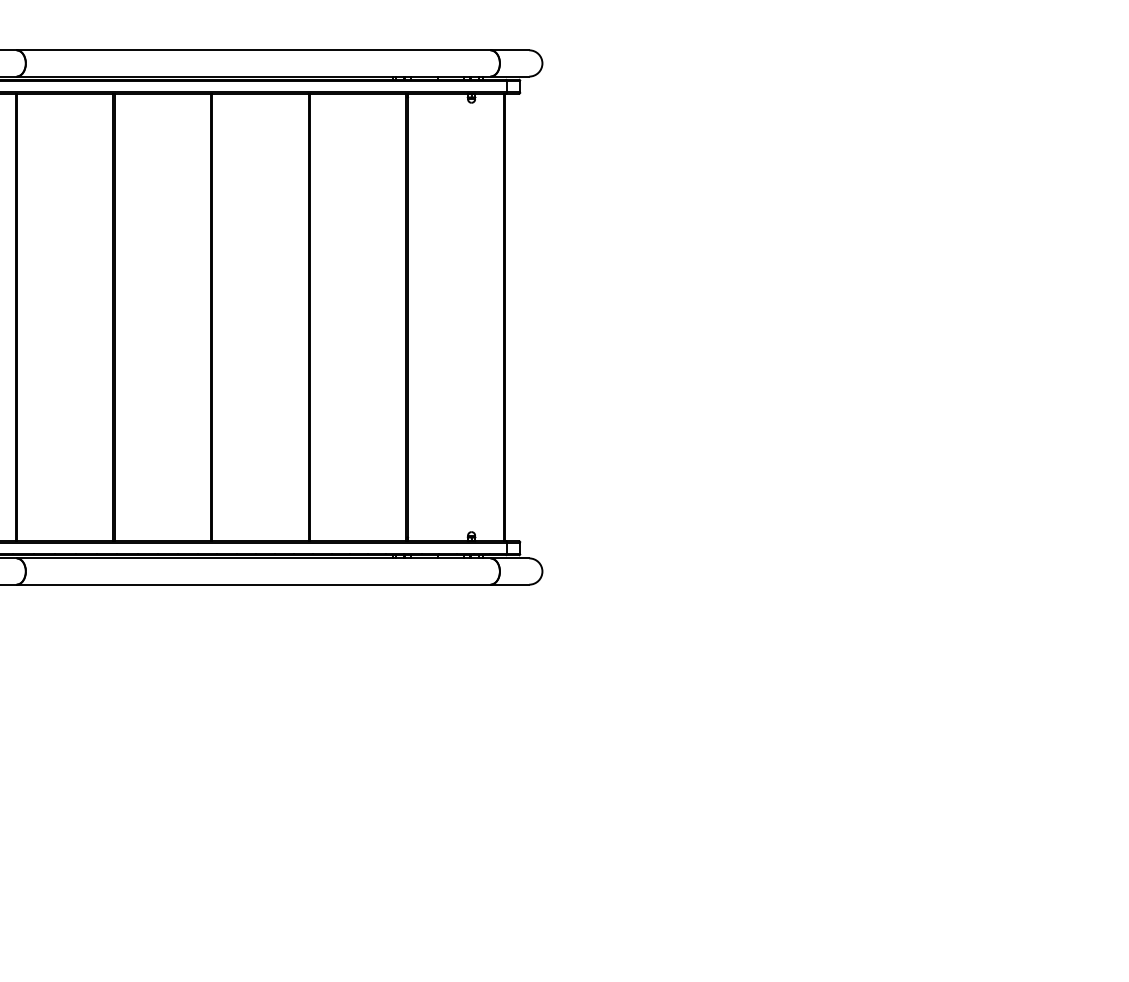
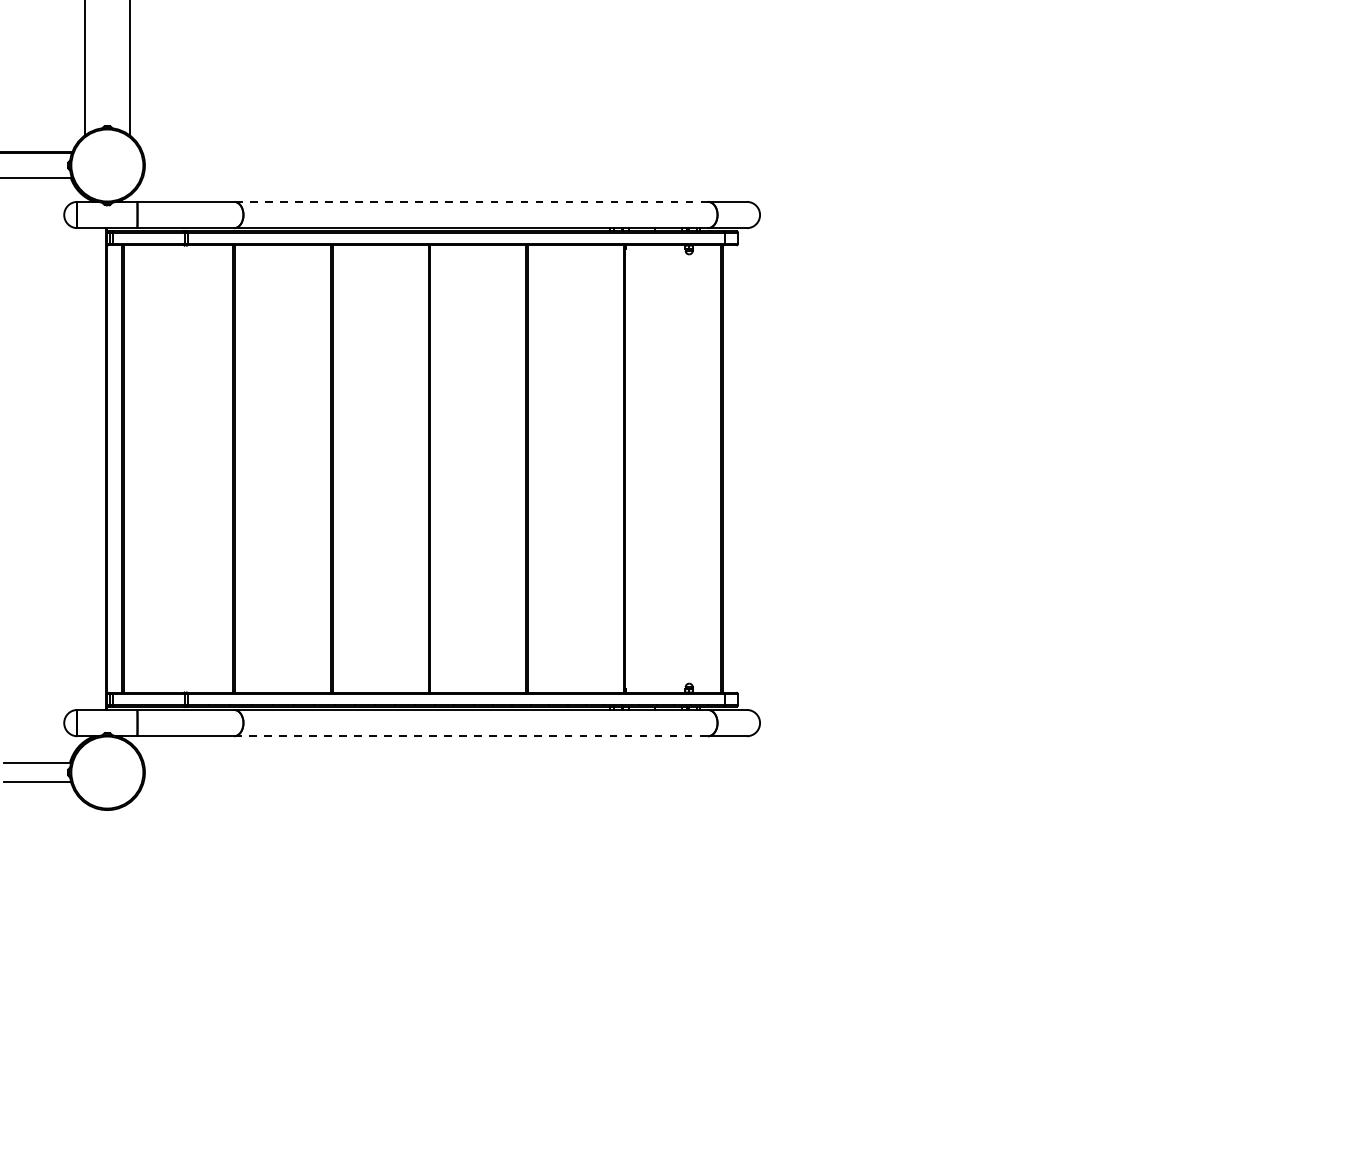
line: (253, 49) -> (471, 201), solid -> dashed
line: (253, 584) -> (471, 736), solid -> dashed

